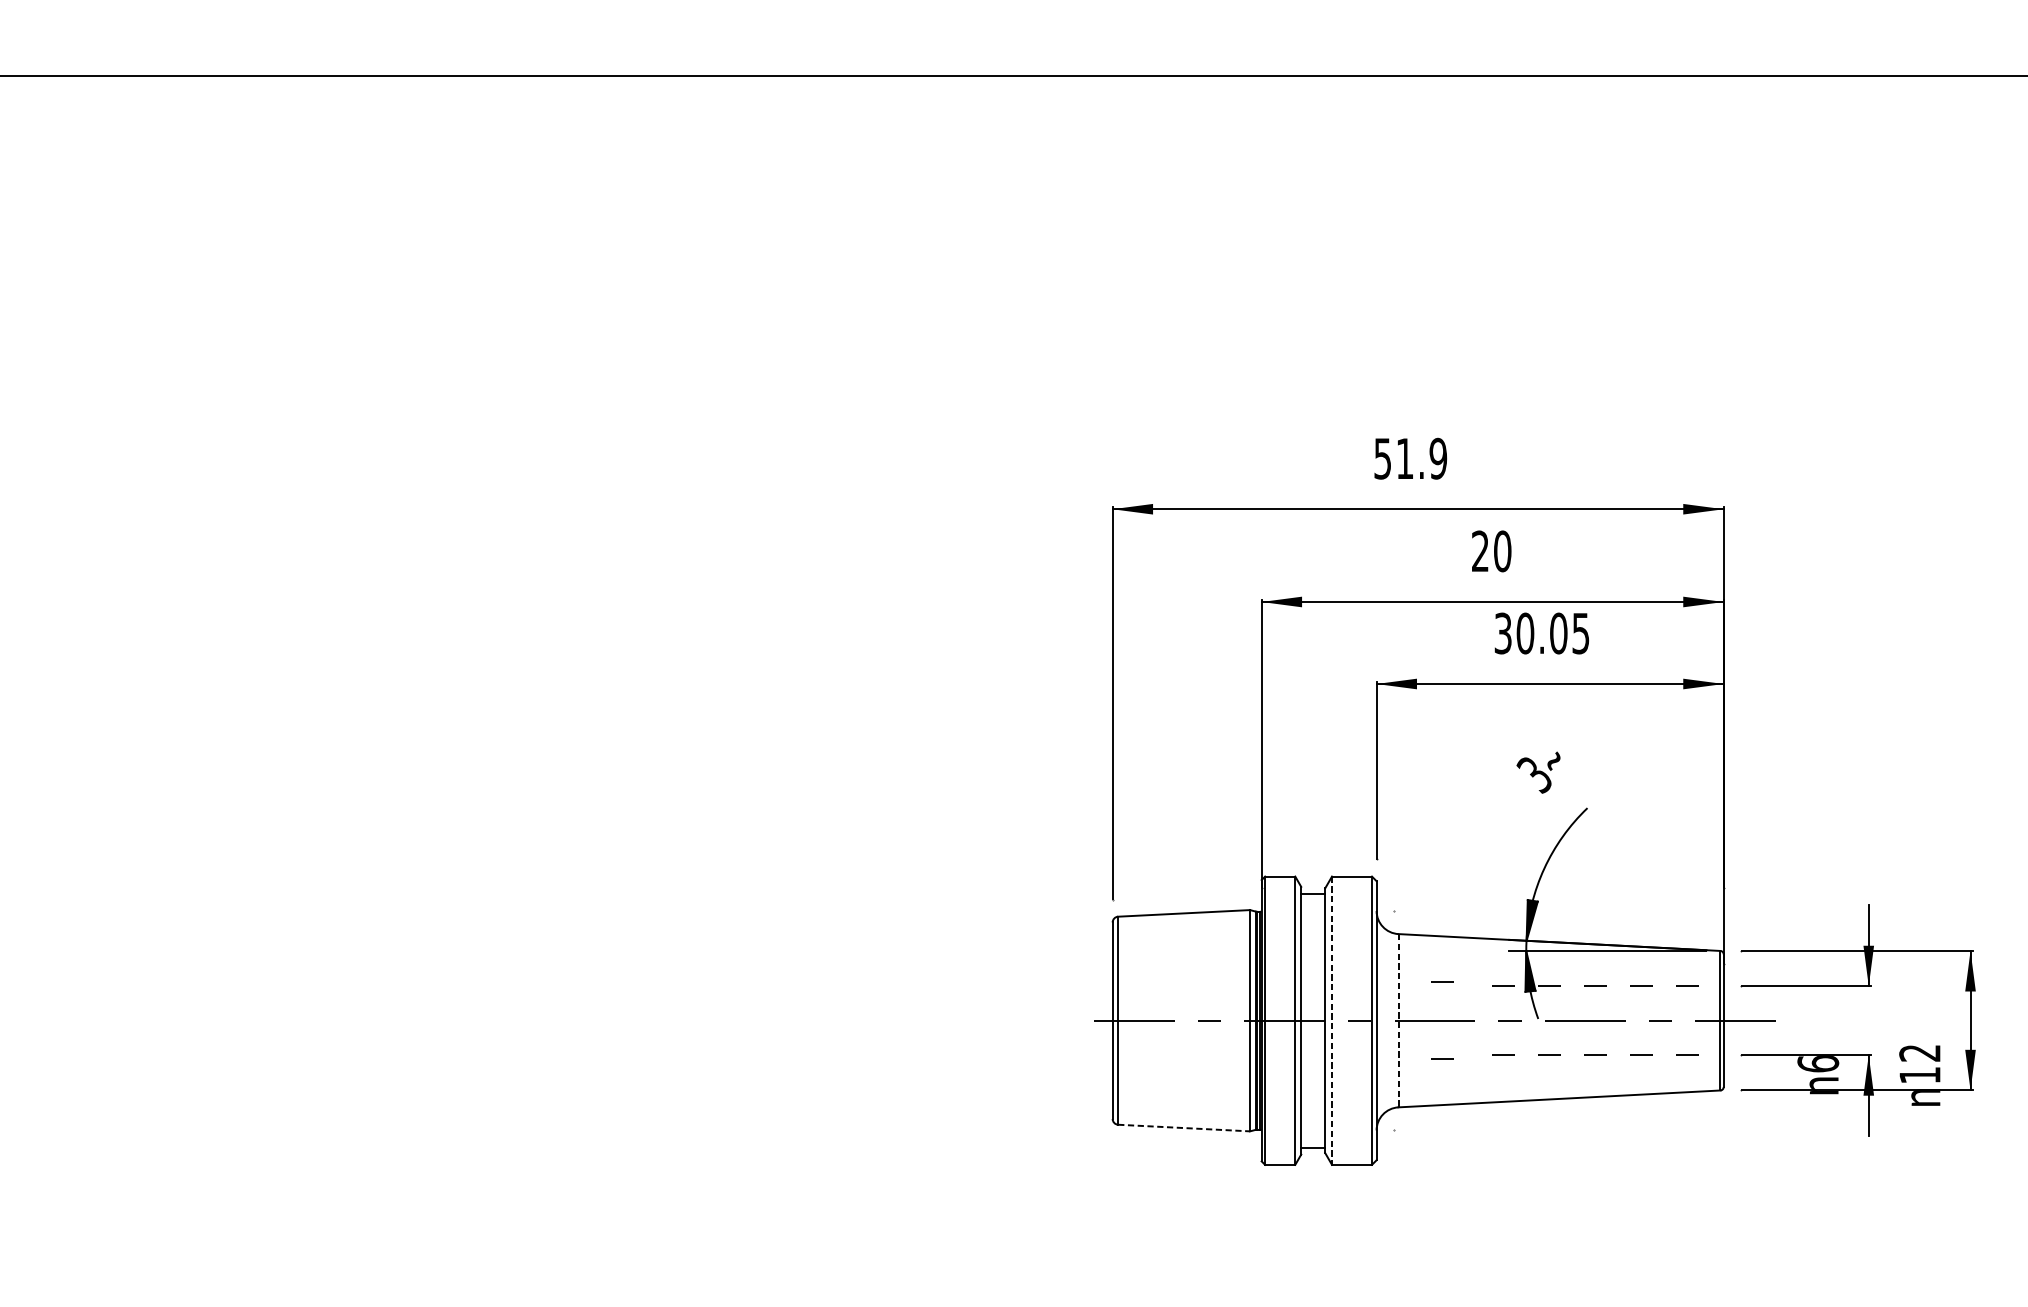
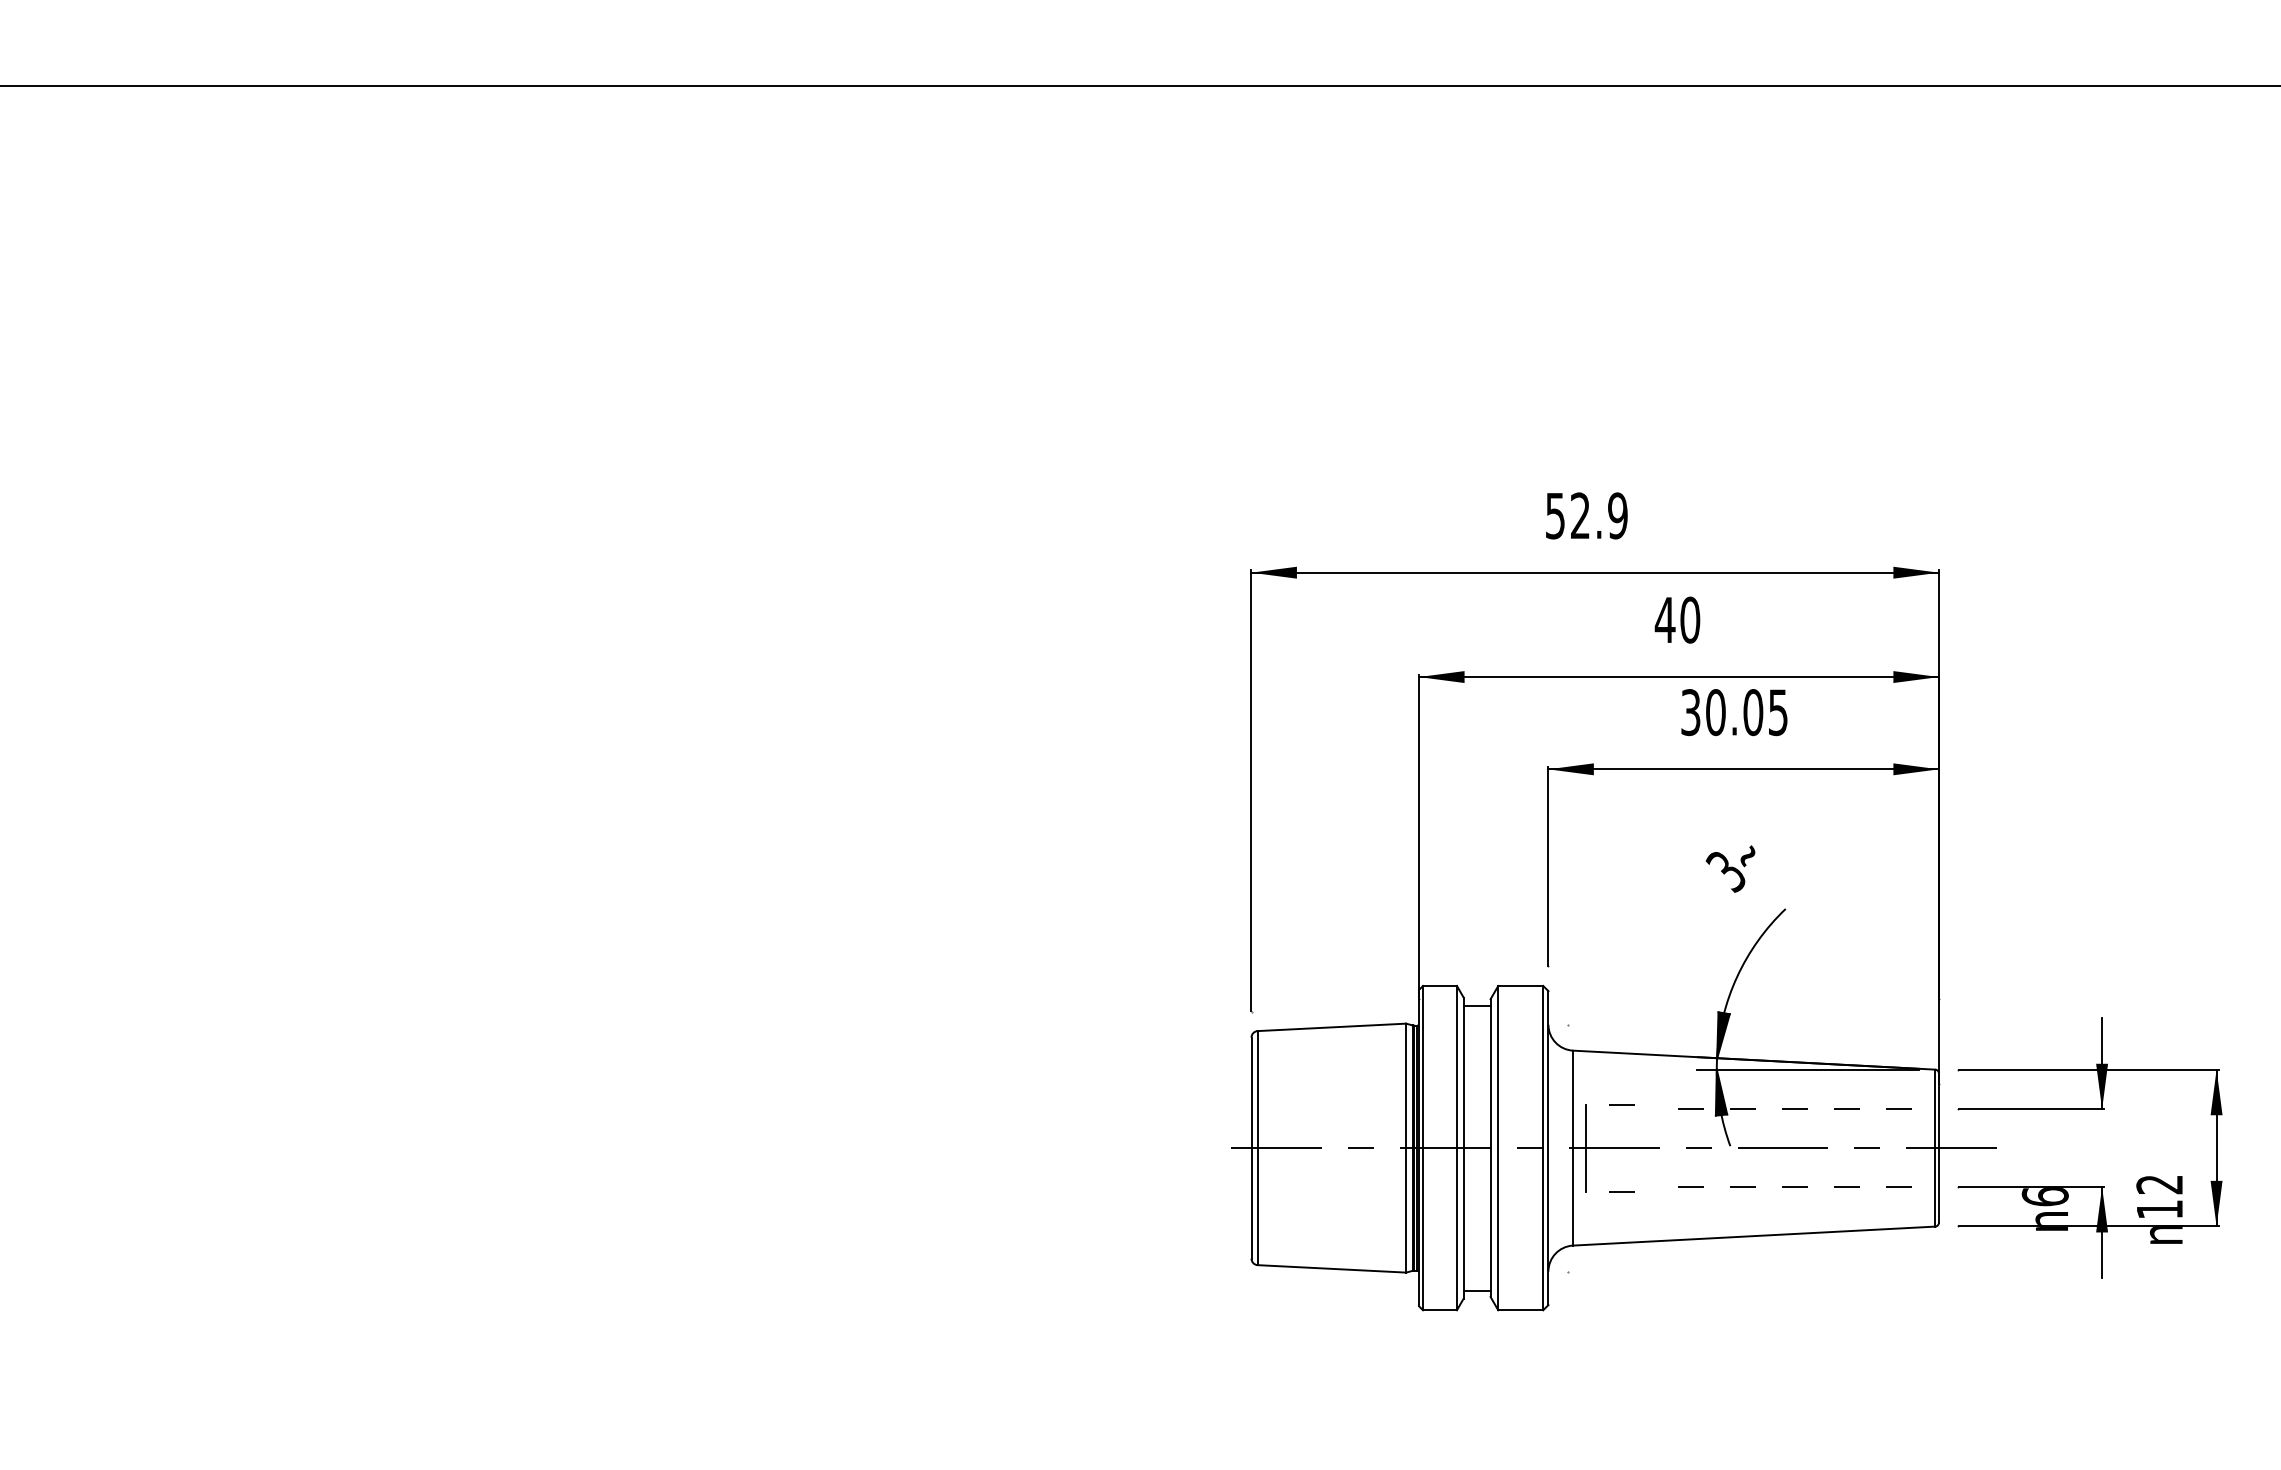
text: (1405, 458) -> (1580, 515), 51.9 -> 52.9
text: (1479, 550) -> (1664, 619), 20 -> 40
line: (1410, 1020) -> (1586, 1147), added
line: (1332, 1021) -> (1498, 1148), dashed -> solid
line: (1398, 1021) -> (1573, 1148), dashed -> solid
line: (1184, 1127) -> (1332, 1268), dashed -> solid

